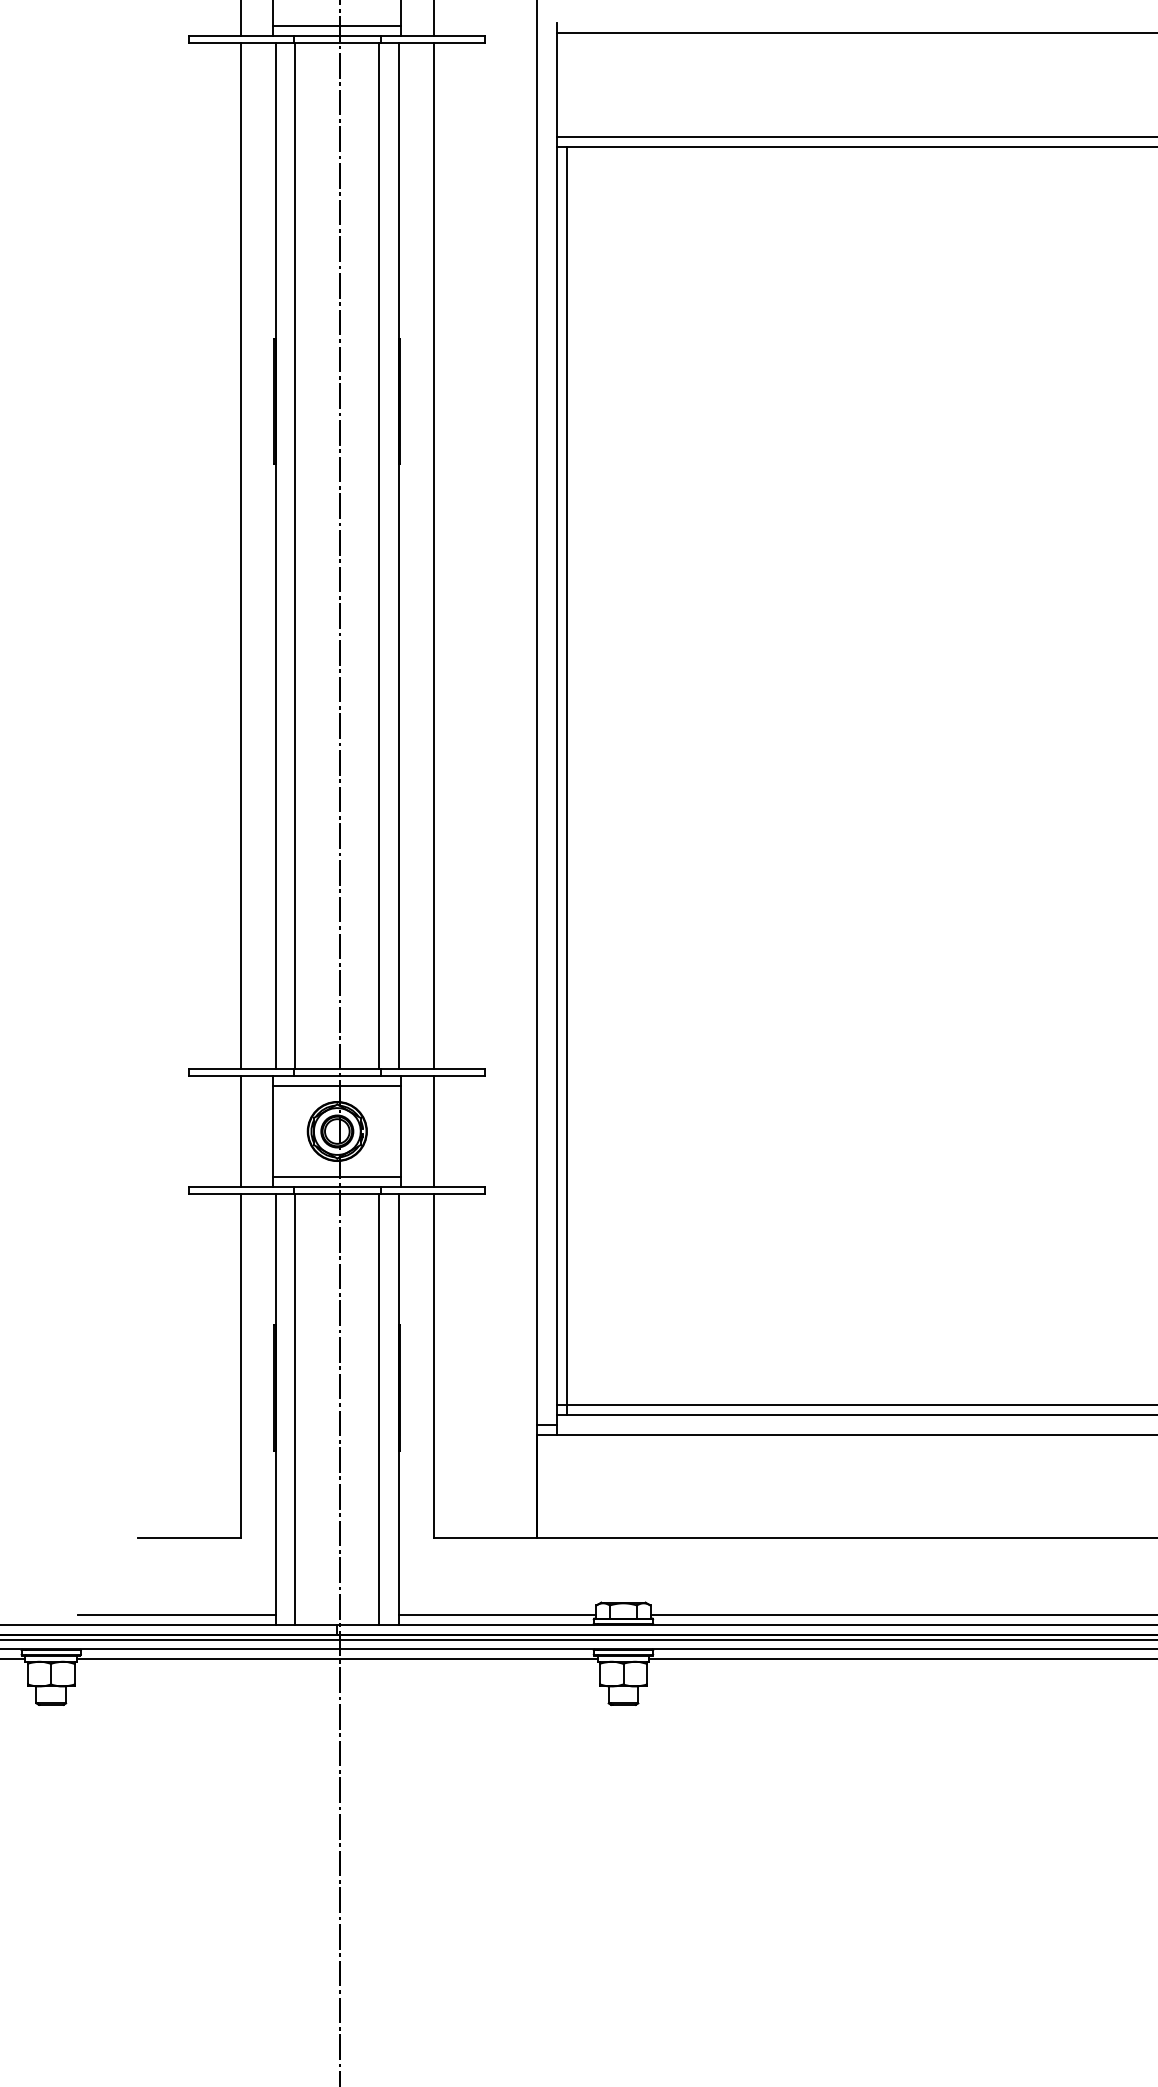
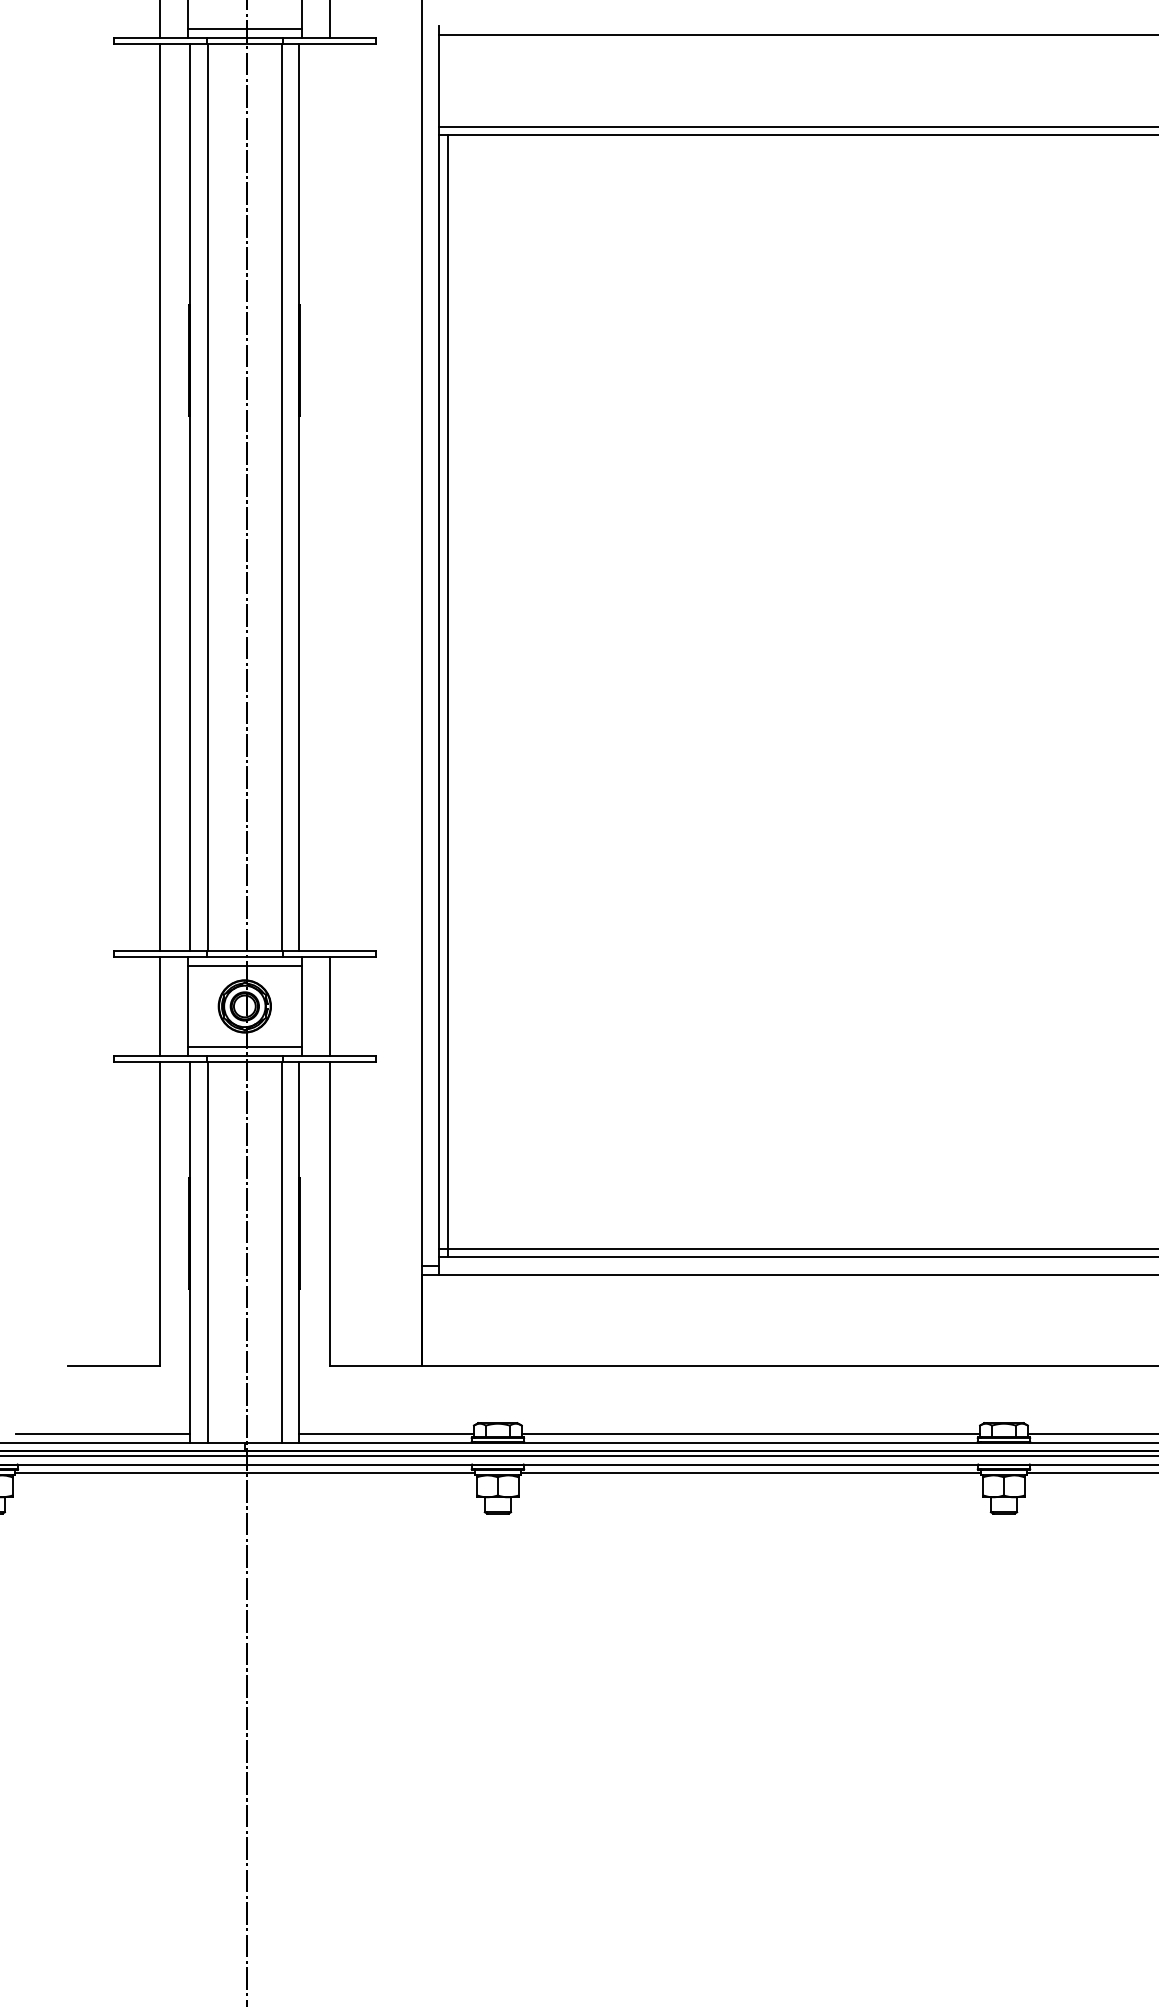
line: (433, 556) -> (329, 497), removed

